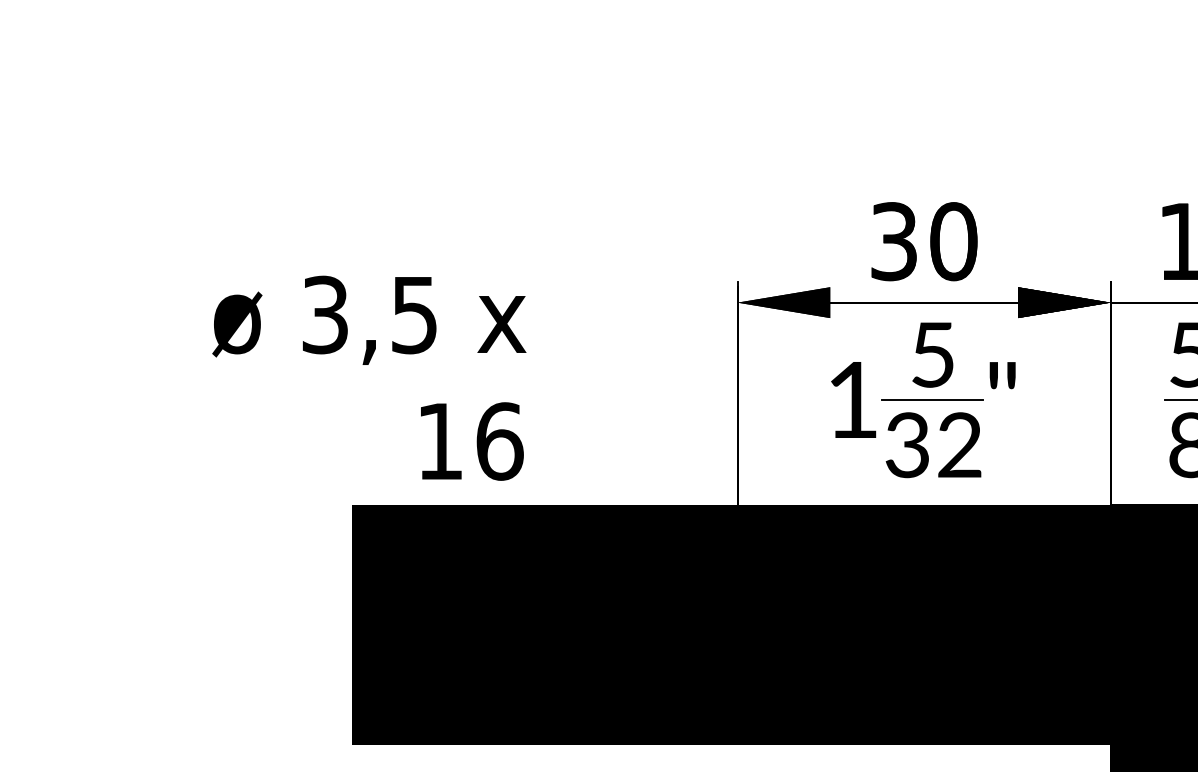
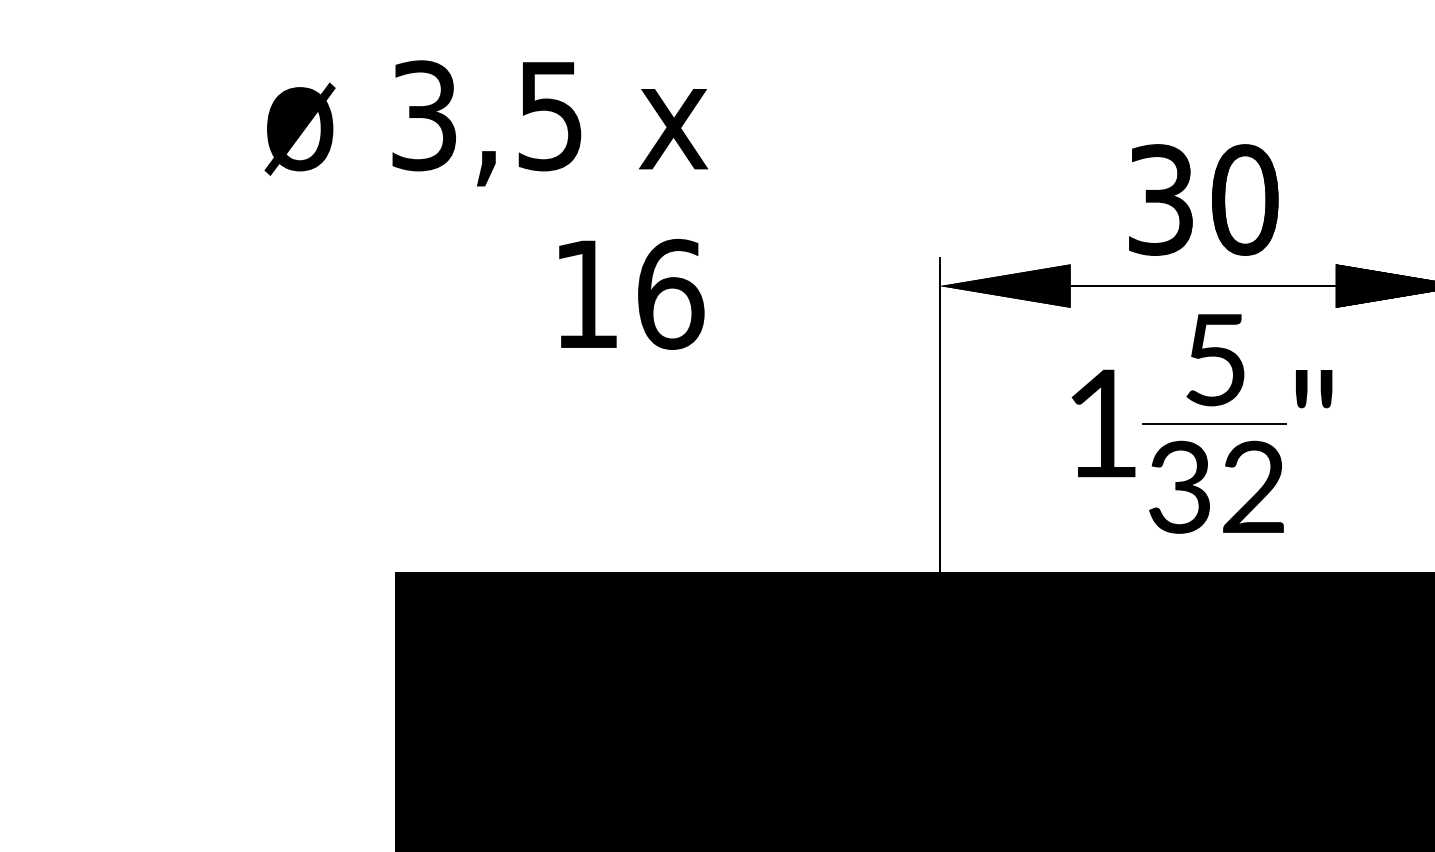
text: (369, 377) -> (486, 203), moved

